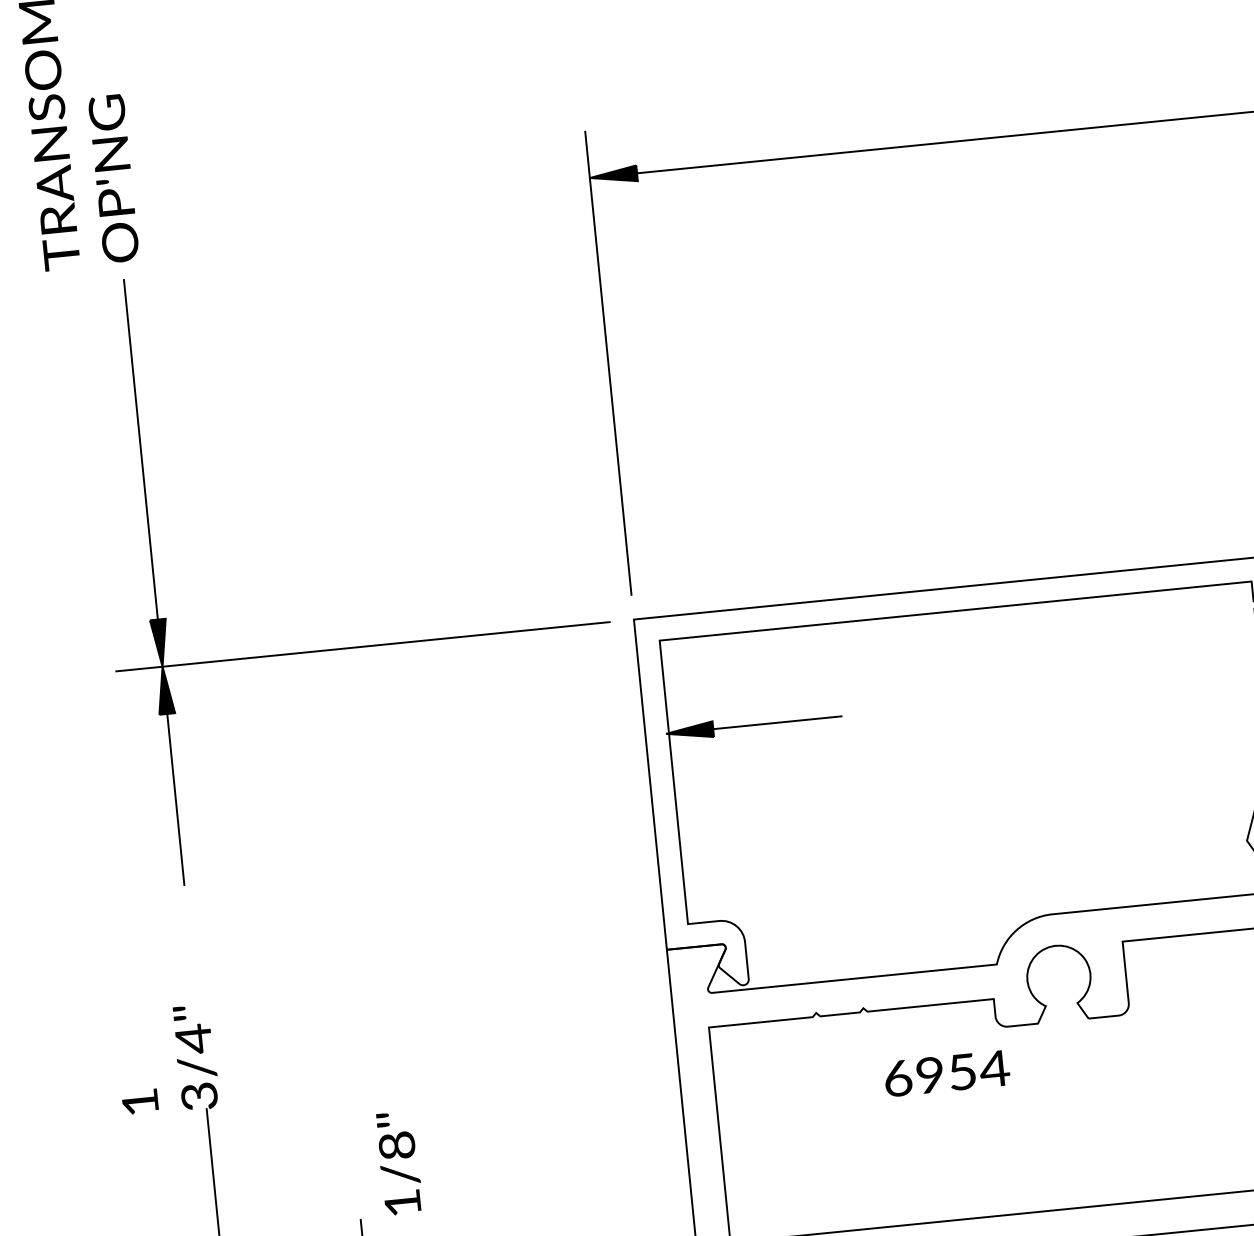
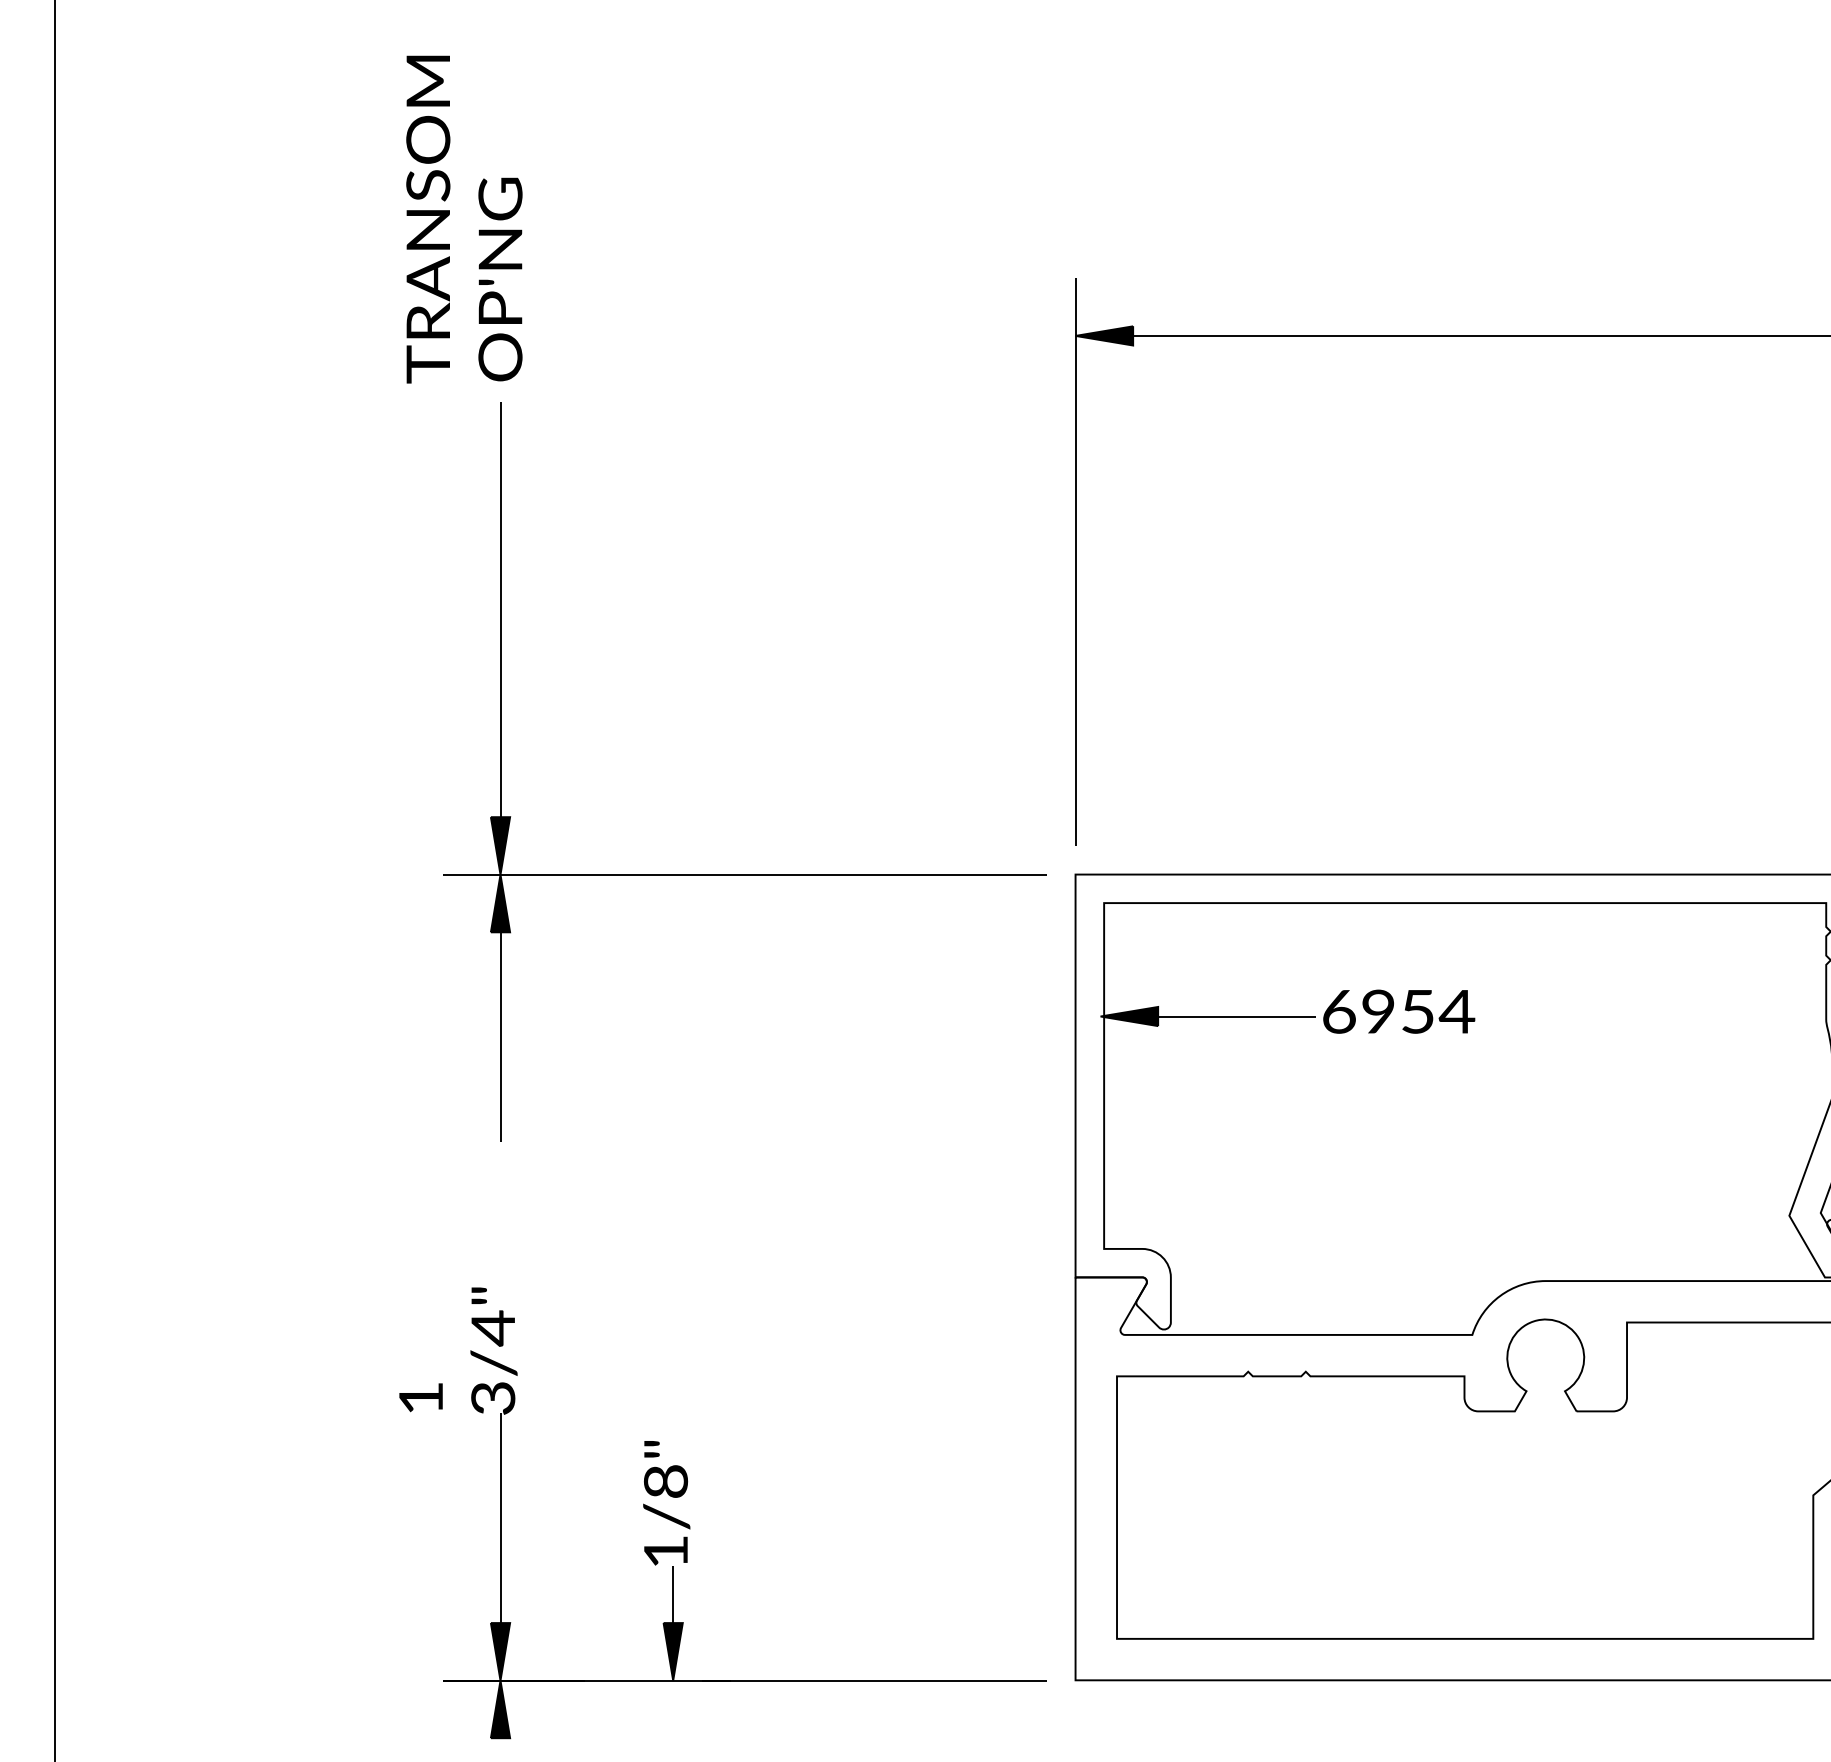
text: (947, 1073) -> (1399, 1011), moved
text: (399, 1163) -> (666, 1503), moved

